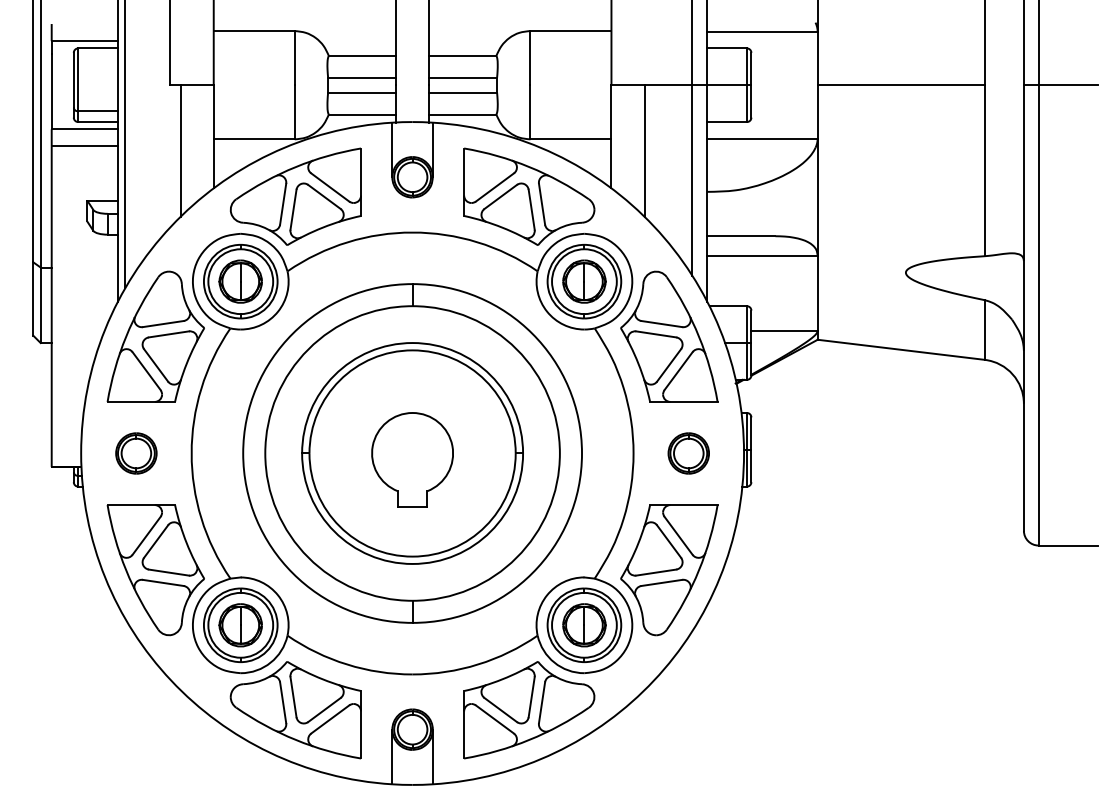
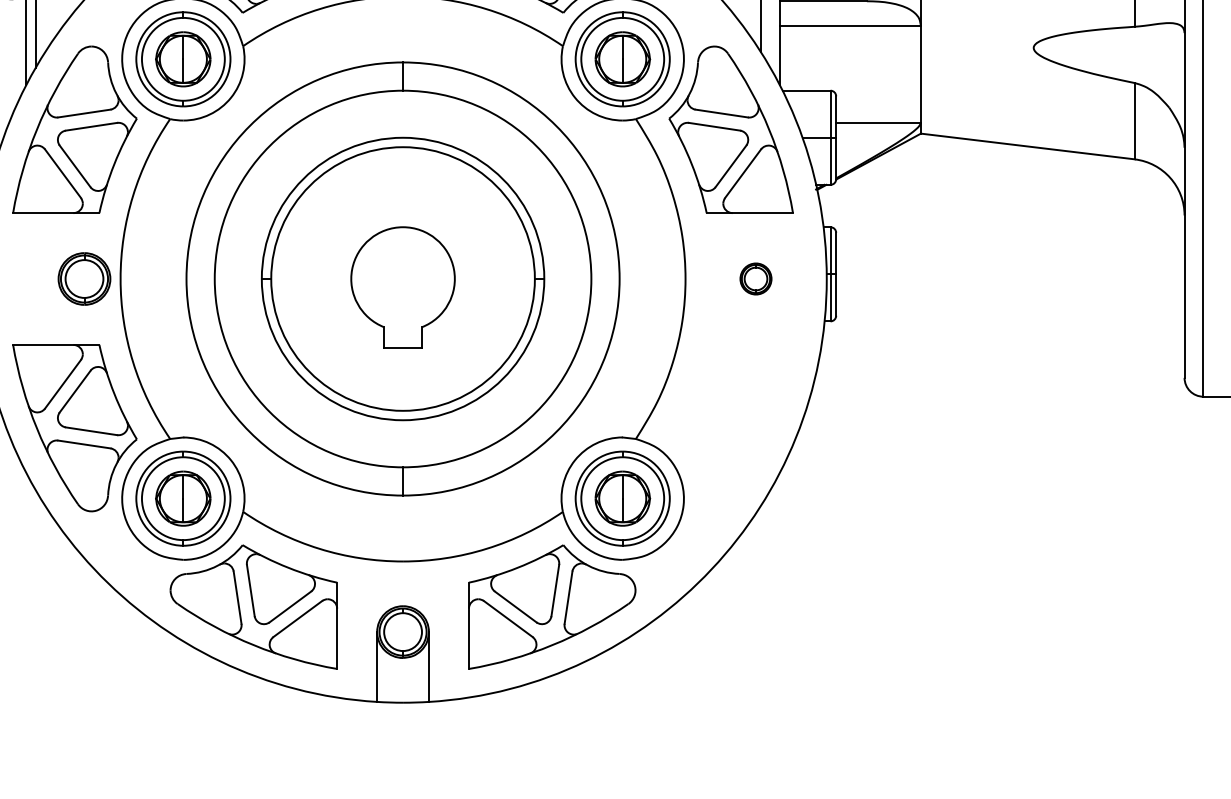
part: (136, 453) -> (84, 279), moved
part: (688, 453) -> (755, 279), size x0.6
part: (669, 570) -> (731, 428), removed

